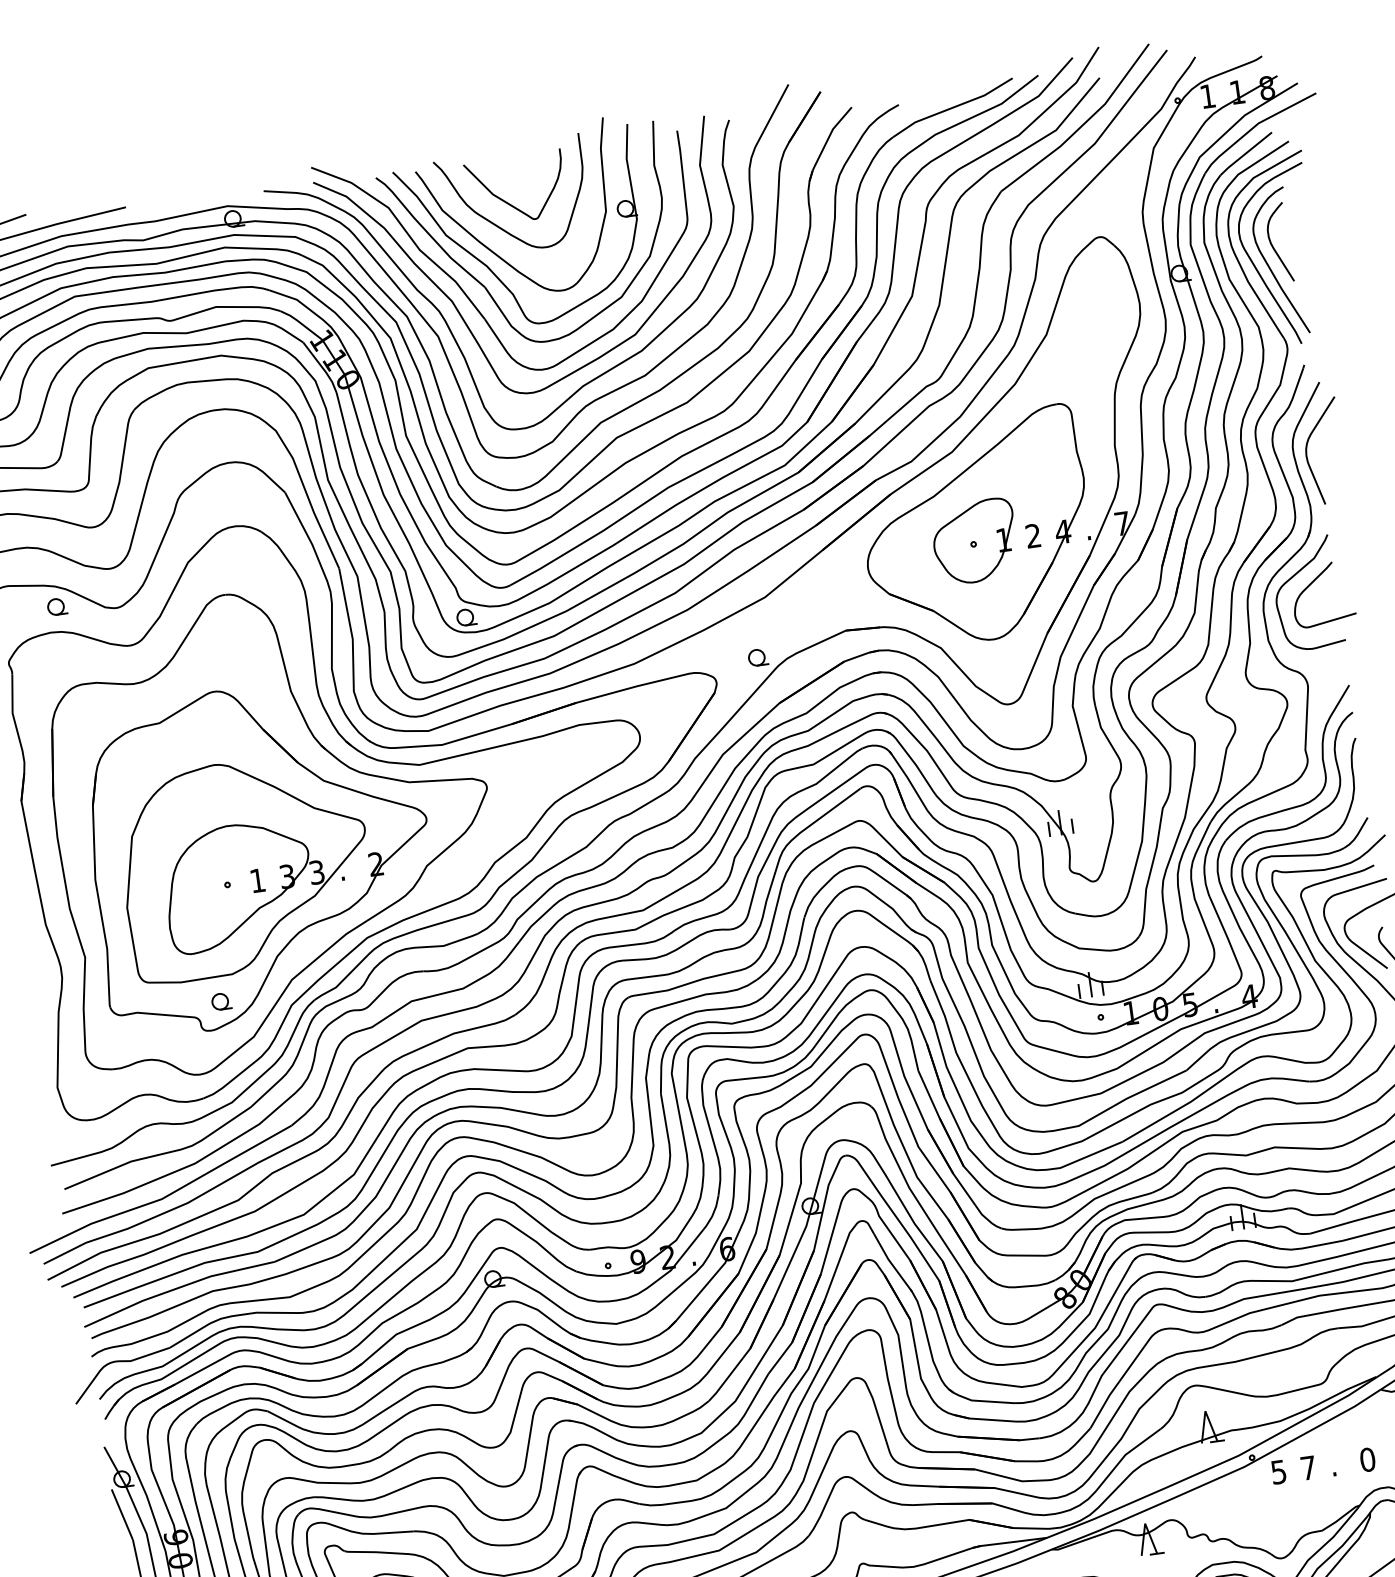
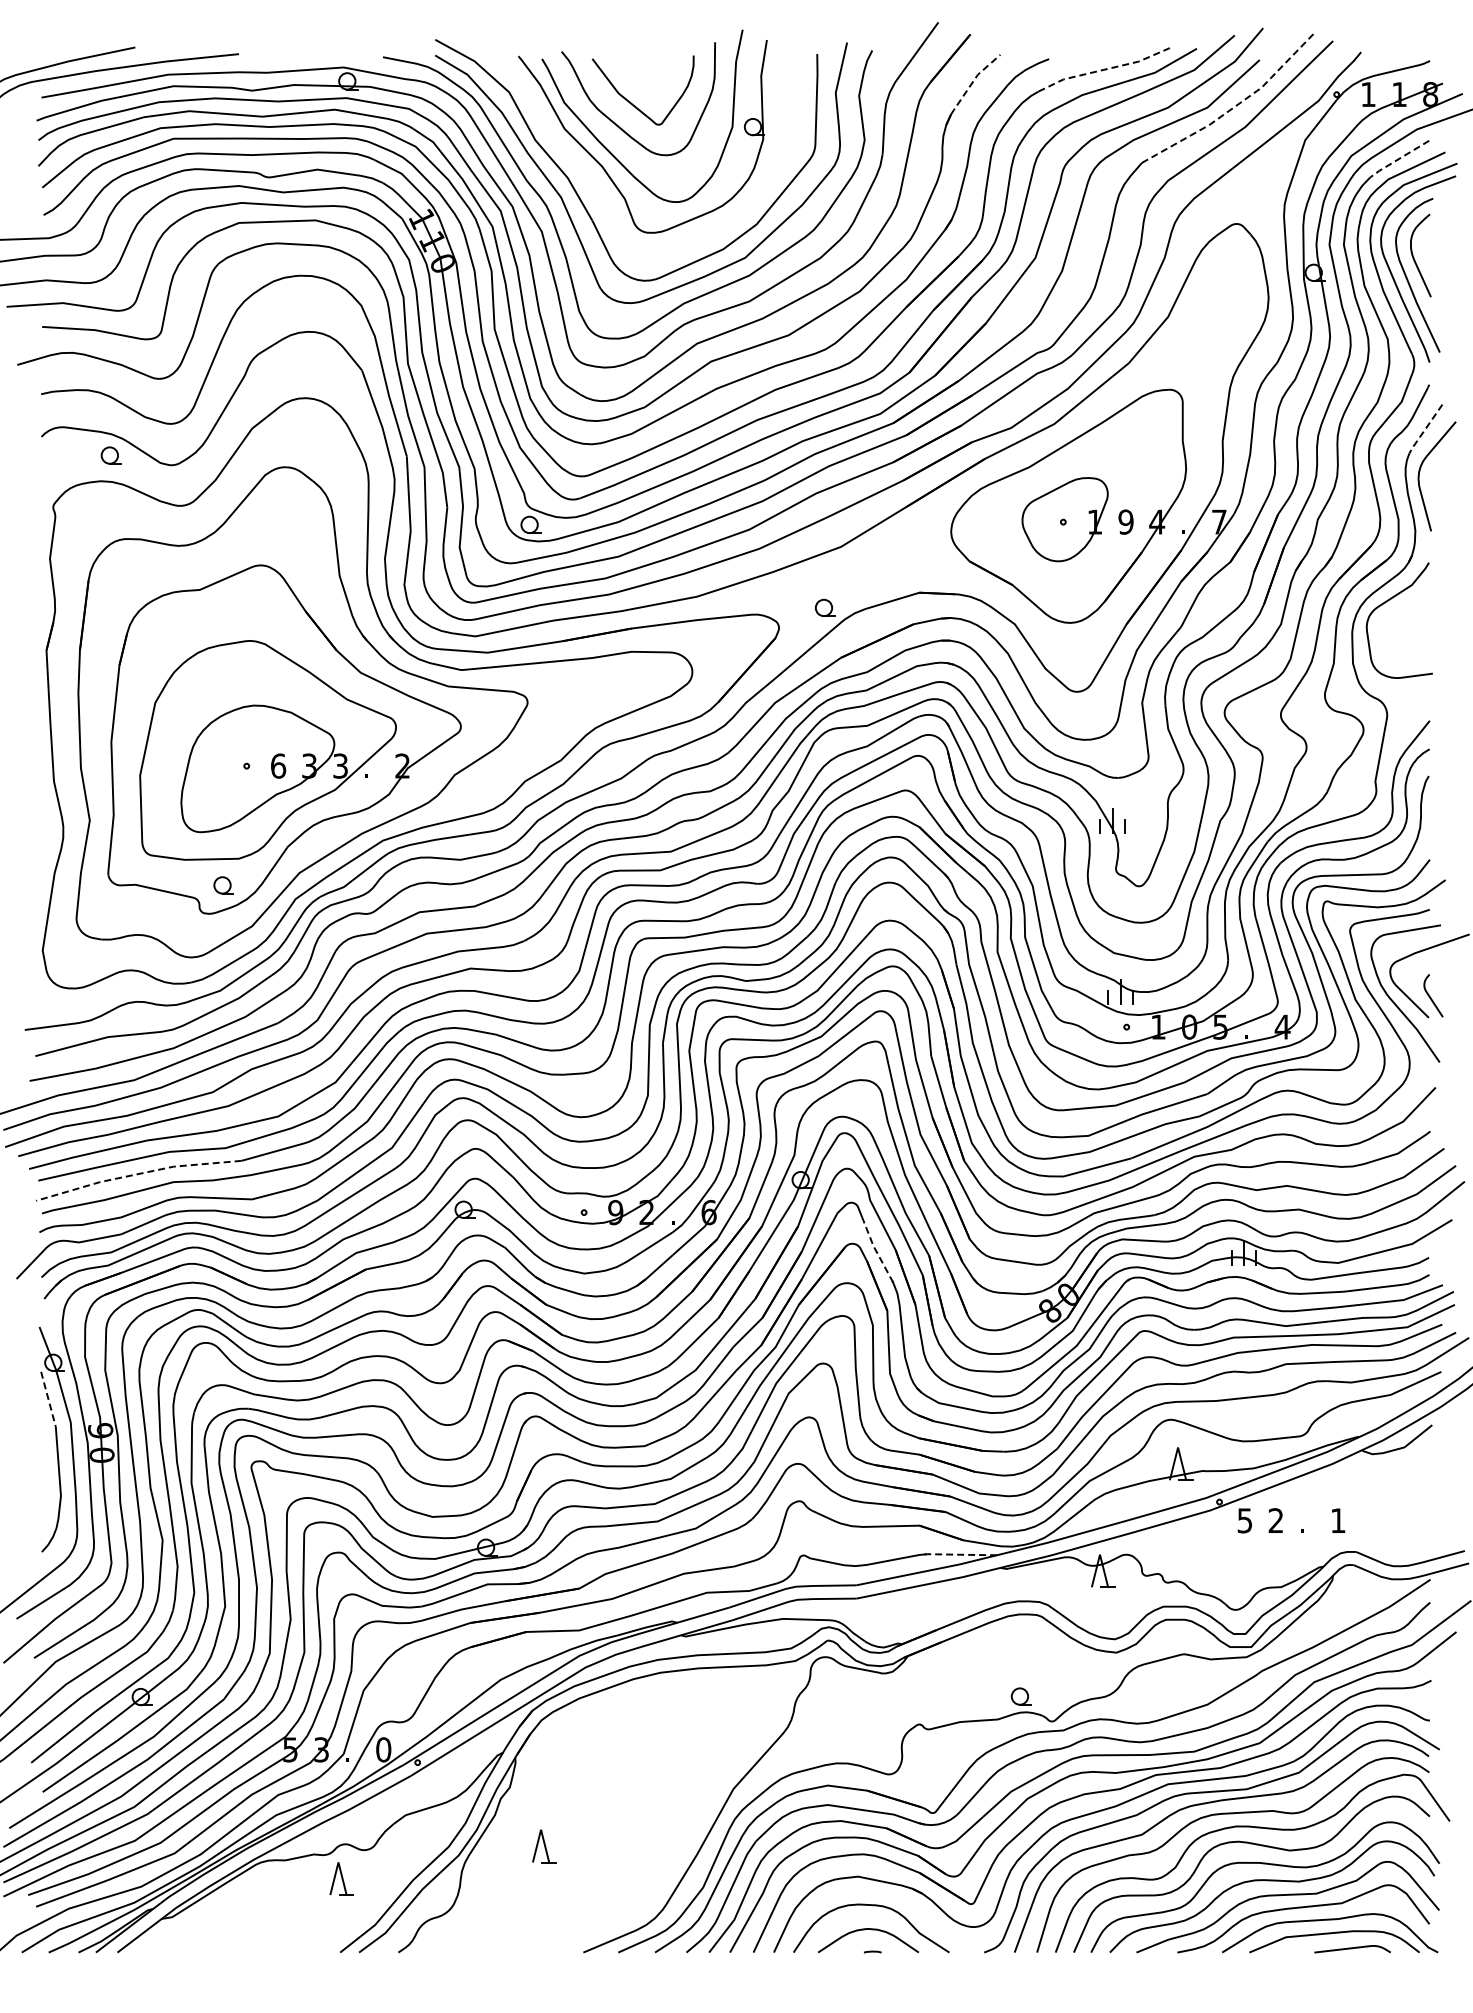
line: (953, 107) -> (1105, 69), solid -> dashed
line: (1082, 125) -> (1235, 106), solid -> dashed
line: (828, 137) -> (972, 82), solid -> dashed
line: (1245, 154) -> (1398, 159), solid -> dashed
part: (485, 286) -> (597, 186), removed
line: (1306, 408) -> (1425, 429), solid -> dashed
text: (1032, 535) -> (1125, 521), 2 -> 9
curve: (1313, 583) -> (1407, 610), removed
text: (257, 880) -> (278, 765), 1 -> 6
line: (890, 1263) -> (875, 1250), solid -> dashed
line: (177, 1288) -> (137, 1174), solid -> dashed
text: (1367, 1459) -> (1337, 1520), 0 -> 1
text: (1307, 1467) -> (1275, 1520), 7 -> 2
line: (122, 1514) -> (48, 1399), solid -> dashed
line: (1009, 1542) -> (957, 1554), solid -> dashed

